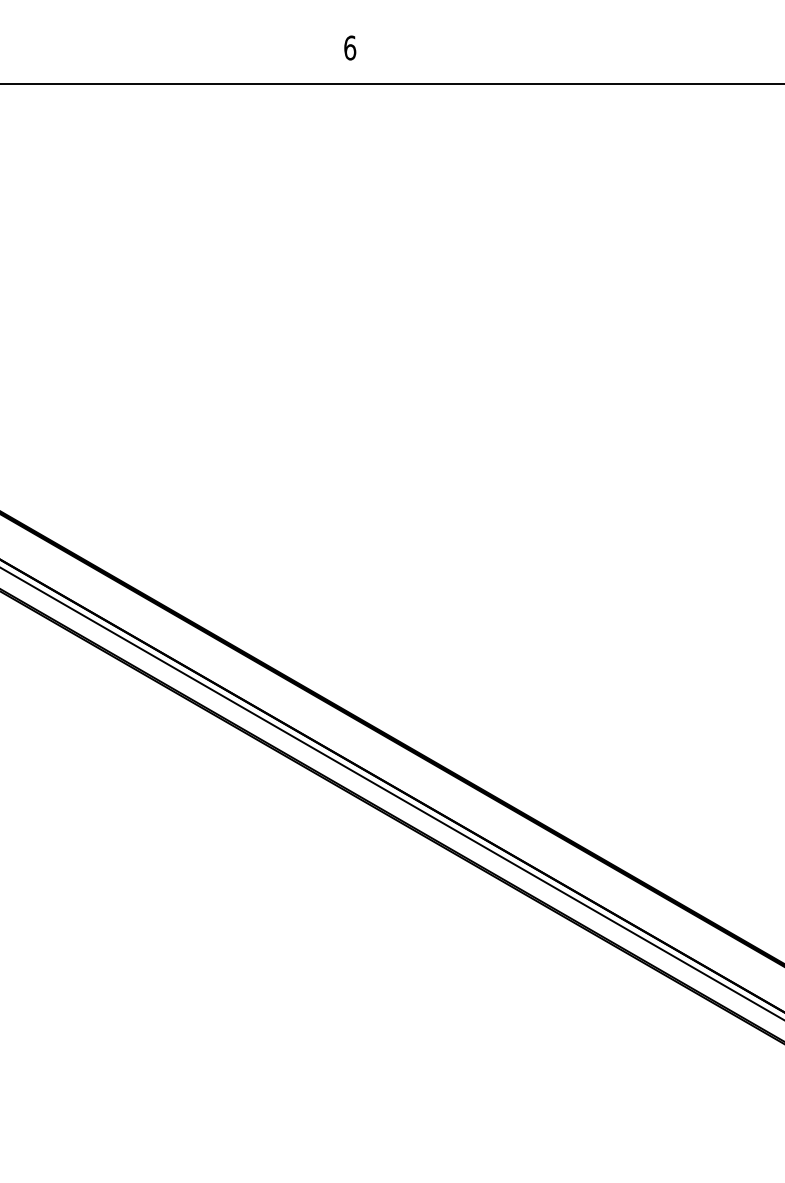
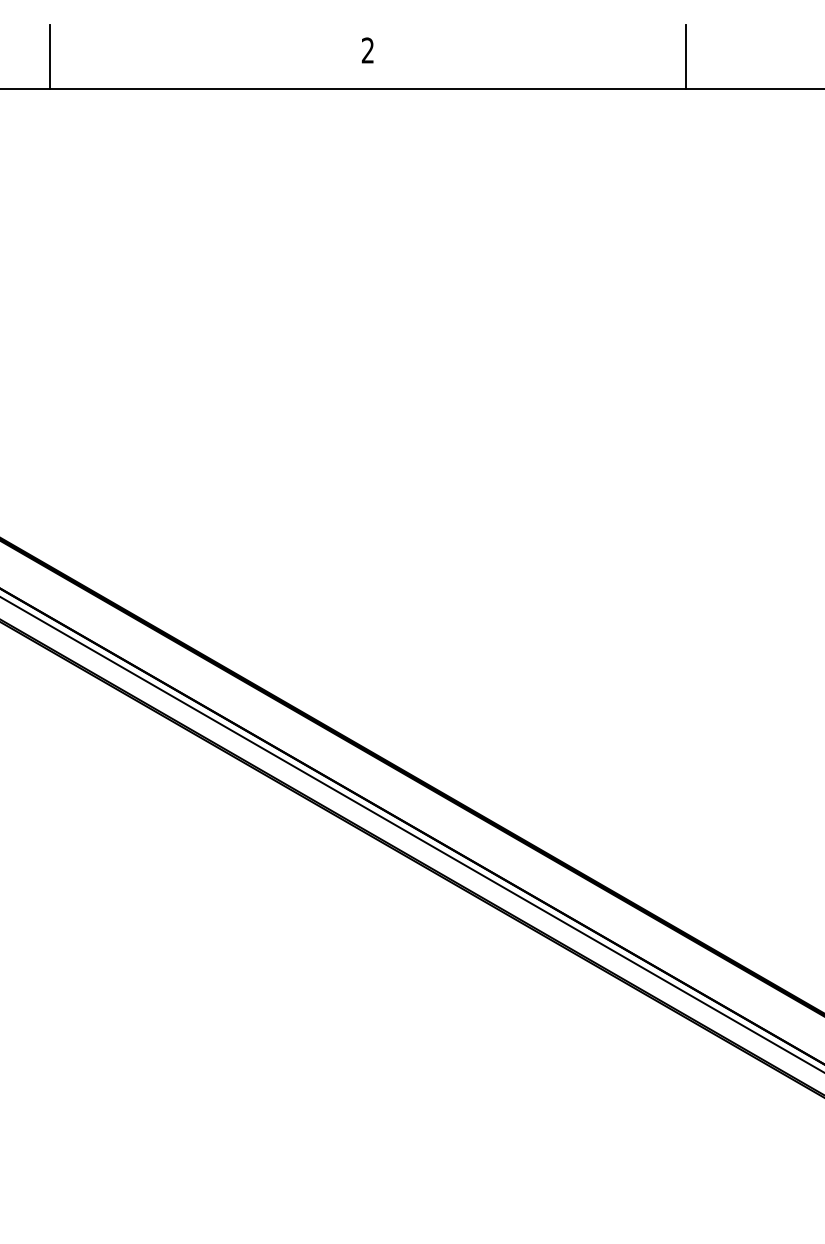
text: (350, 47) -> (368, 50), 6 -> 2
line: (47, 53) -> (49, 56), added
line: (653, 53) -> (686, 56), added

